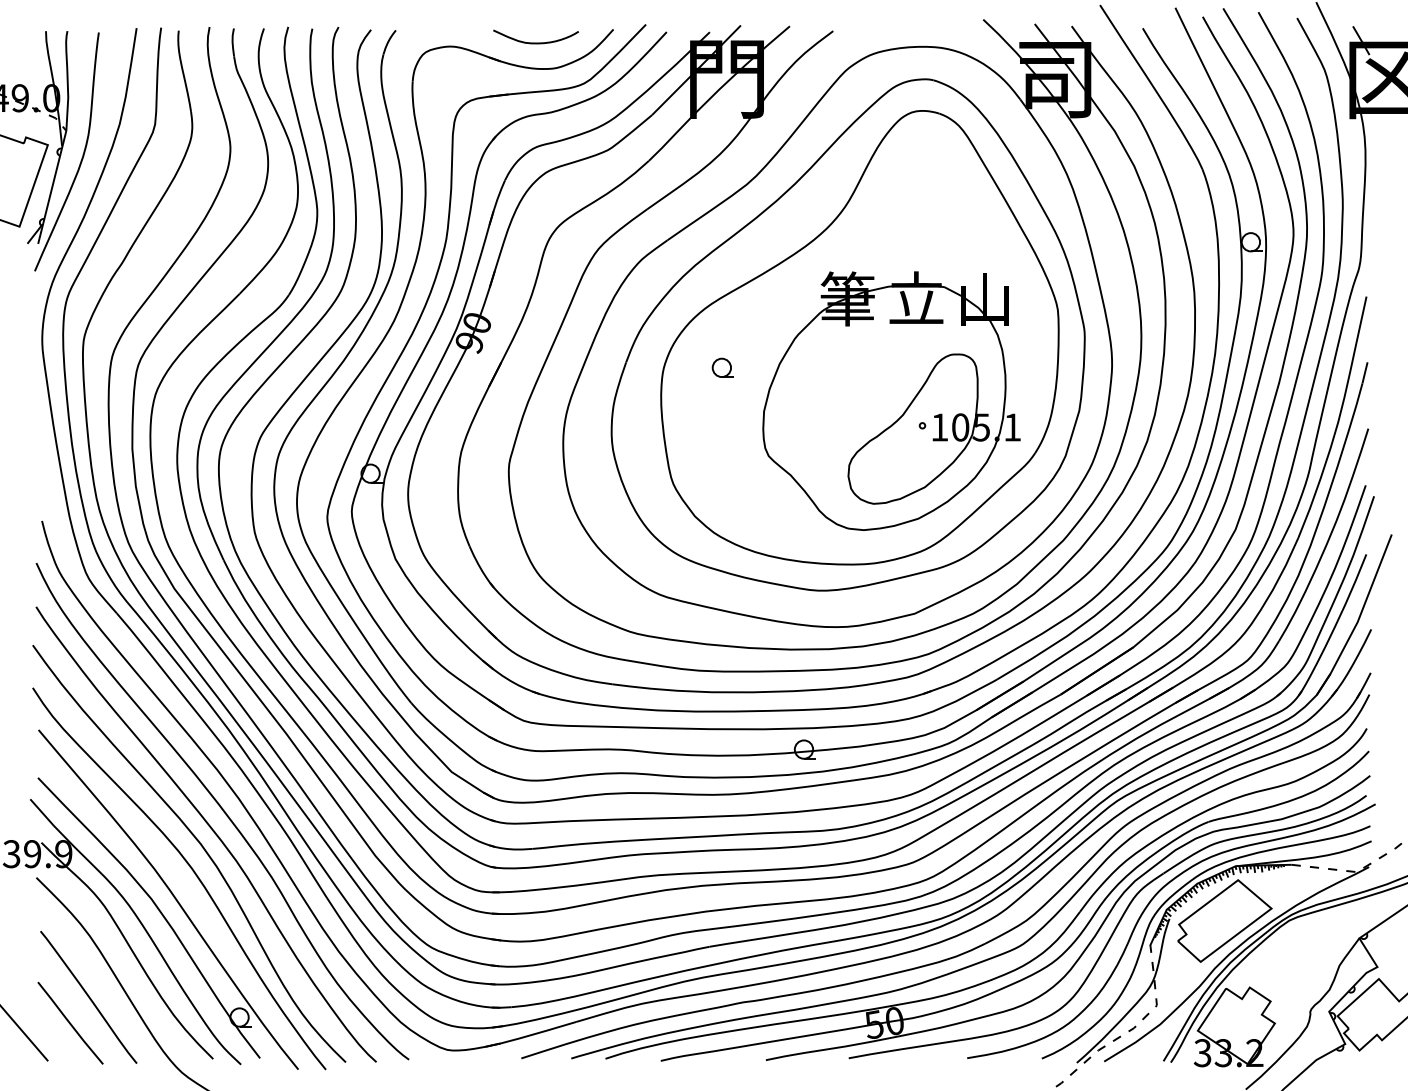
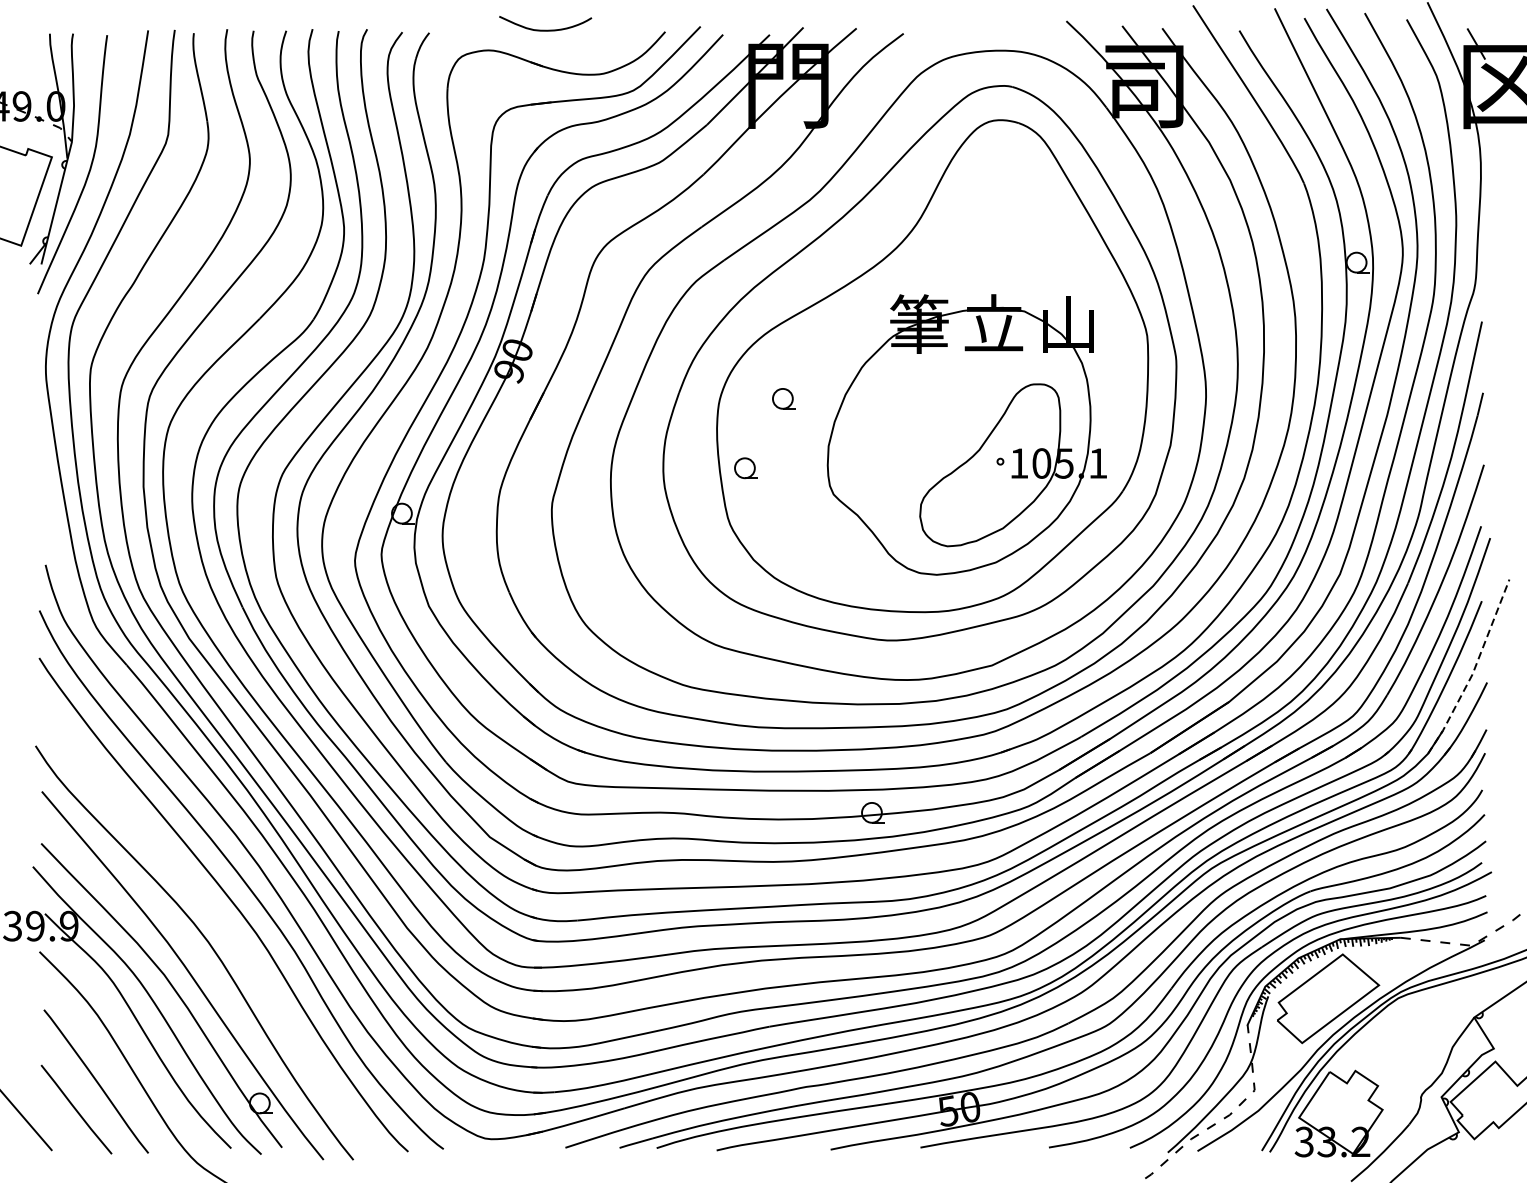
curve: (535, 42) -> (544, 29), moved
part: (687, 431) -> (745, 467), added
line: (1359, 618) -> (1474, 670), solid -> dashed
curve: (199, 844) -> (216, 915), removed

